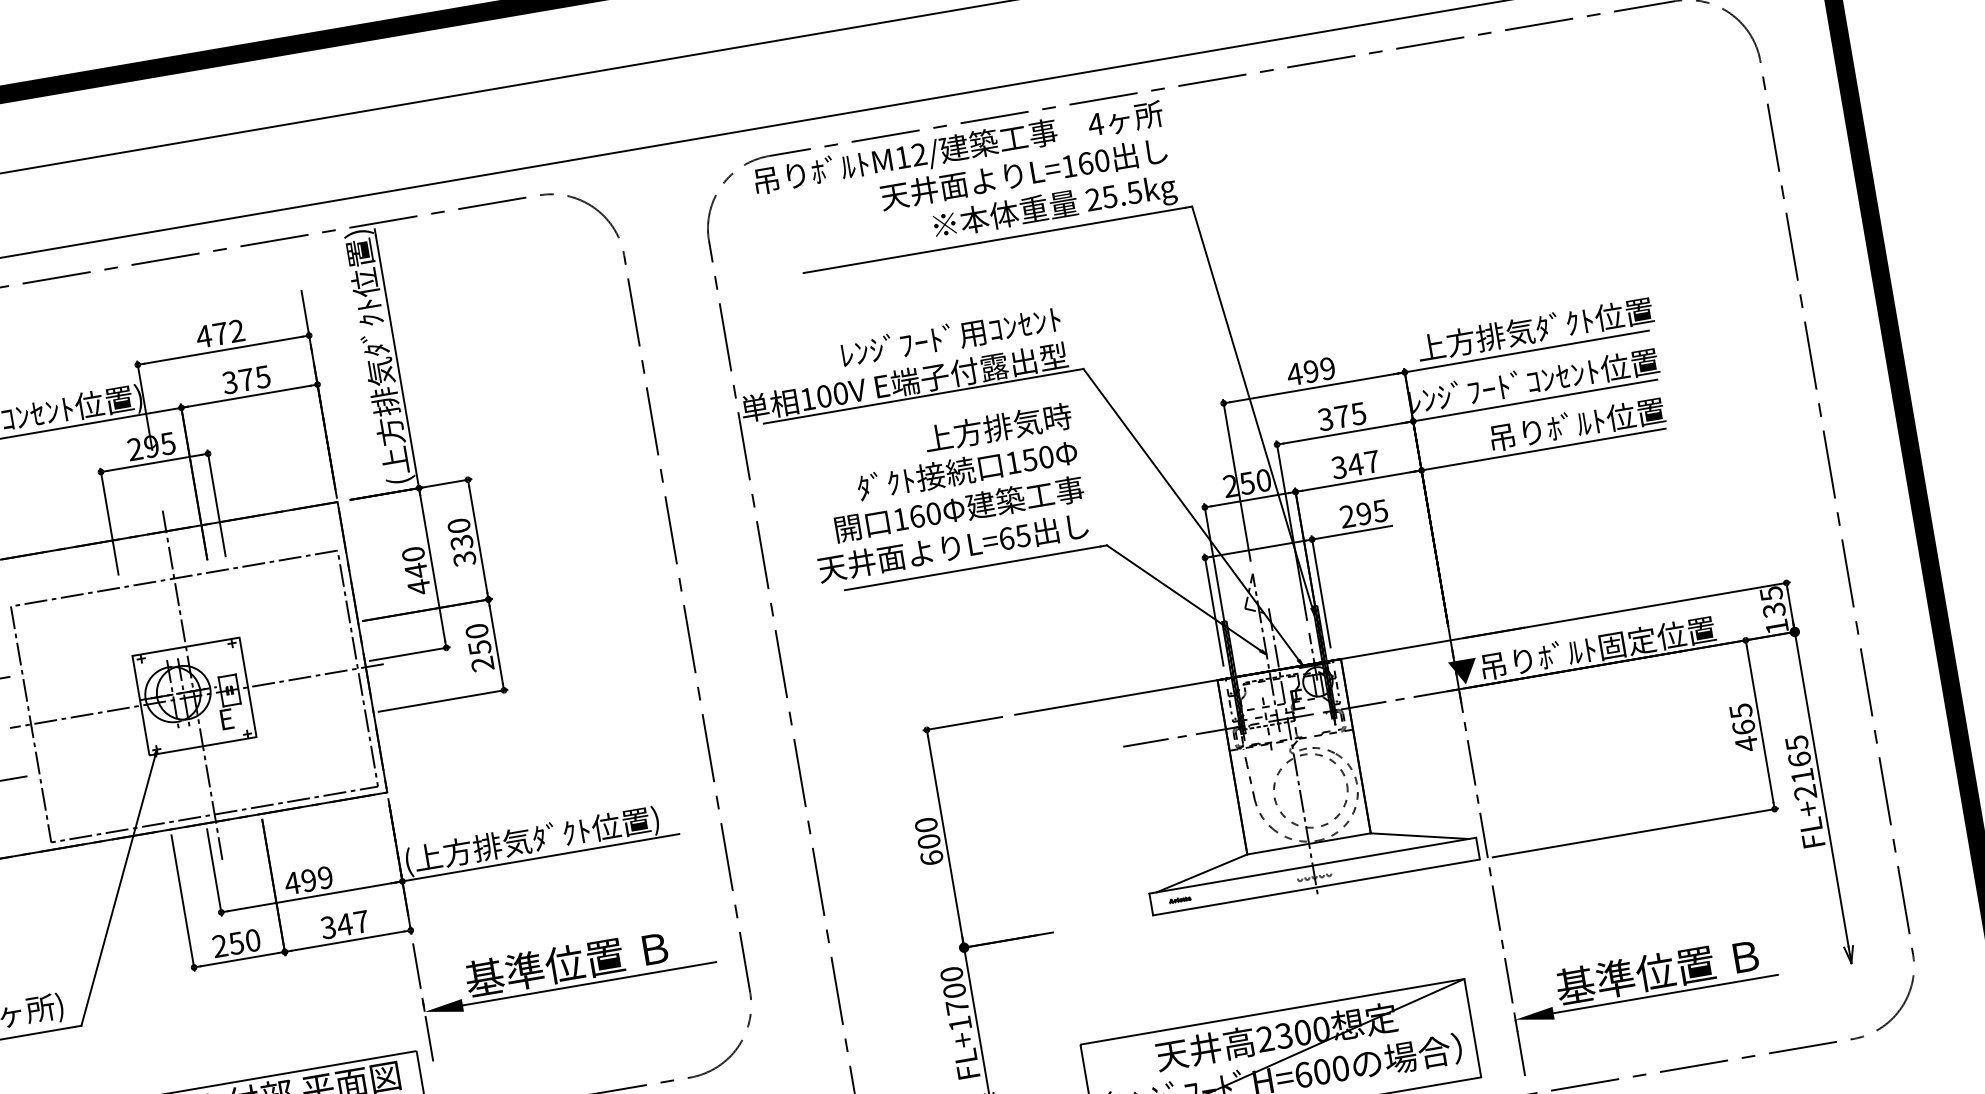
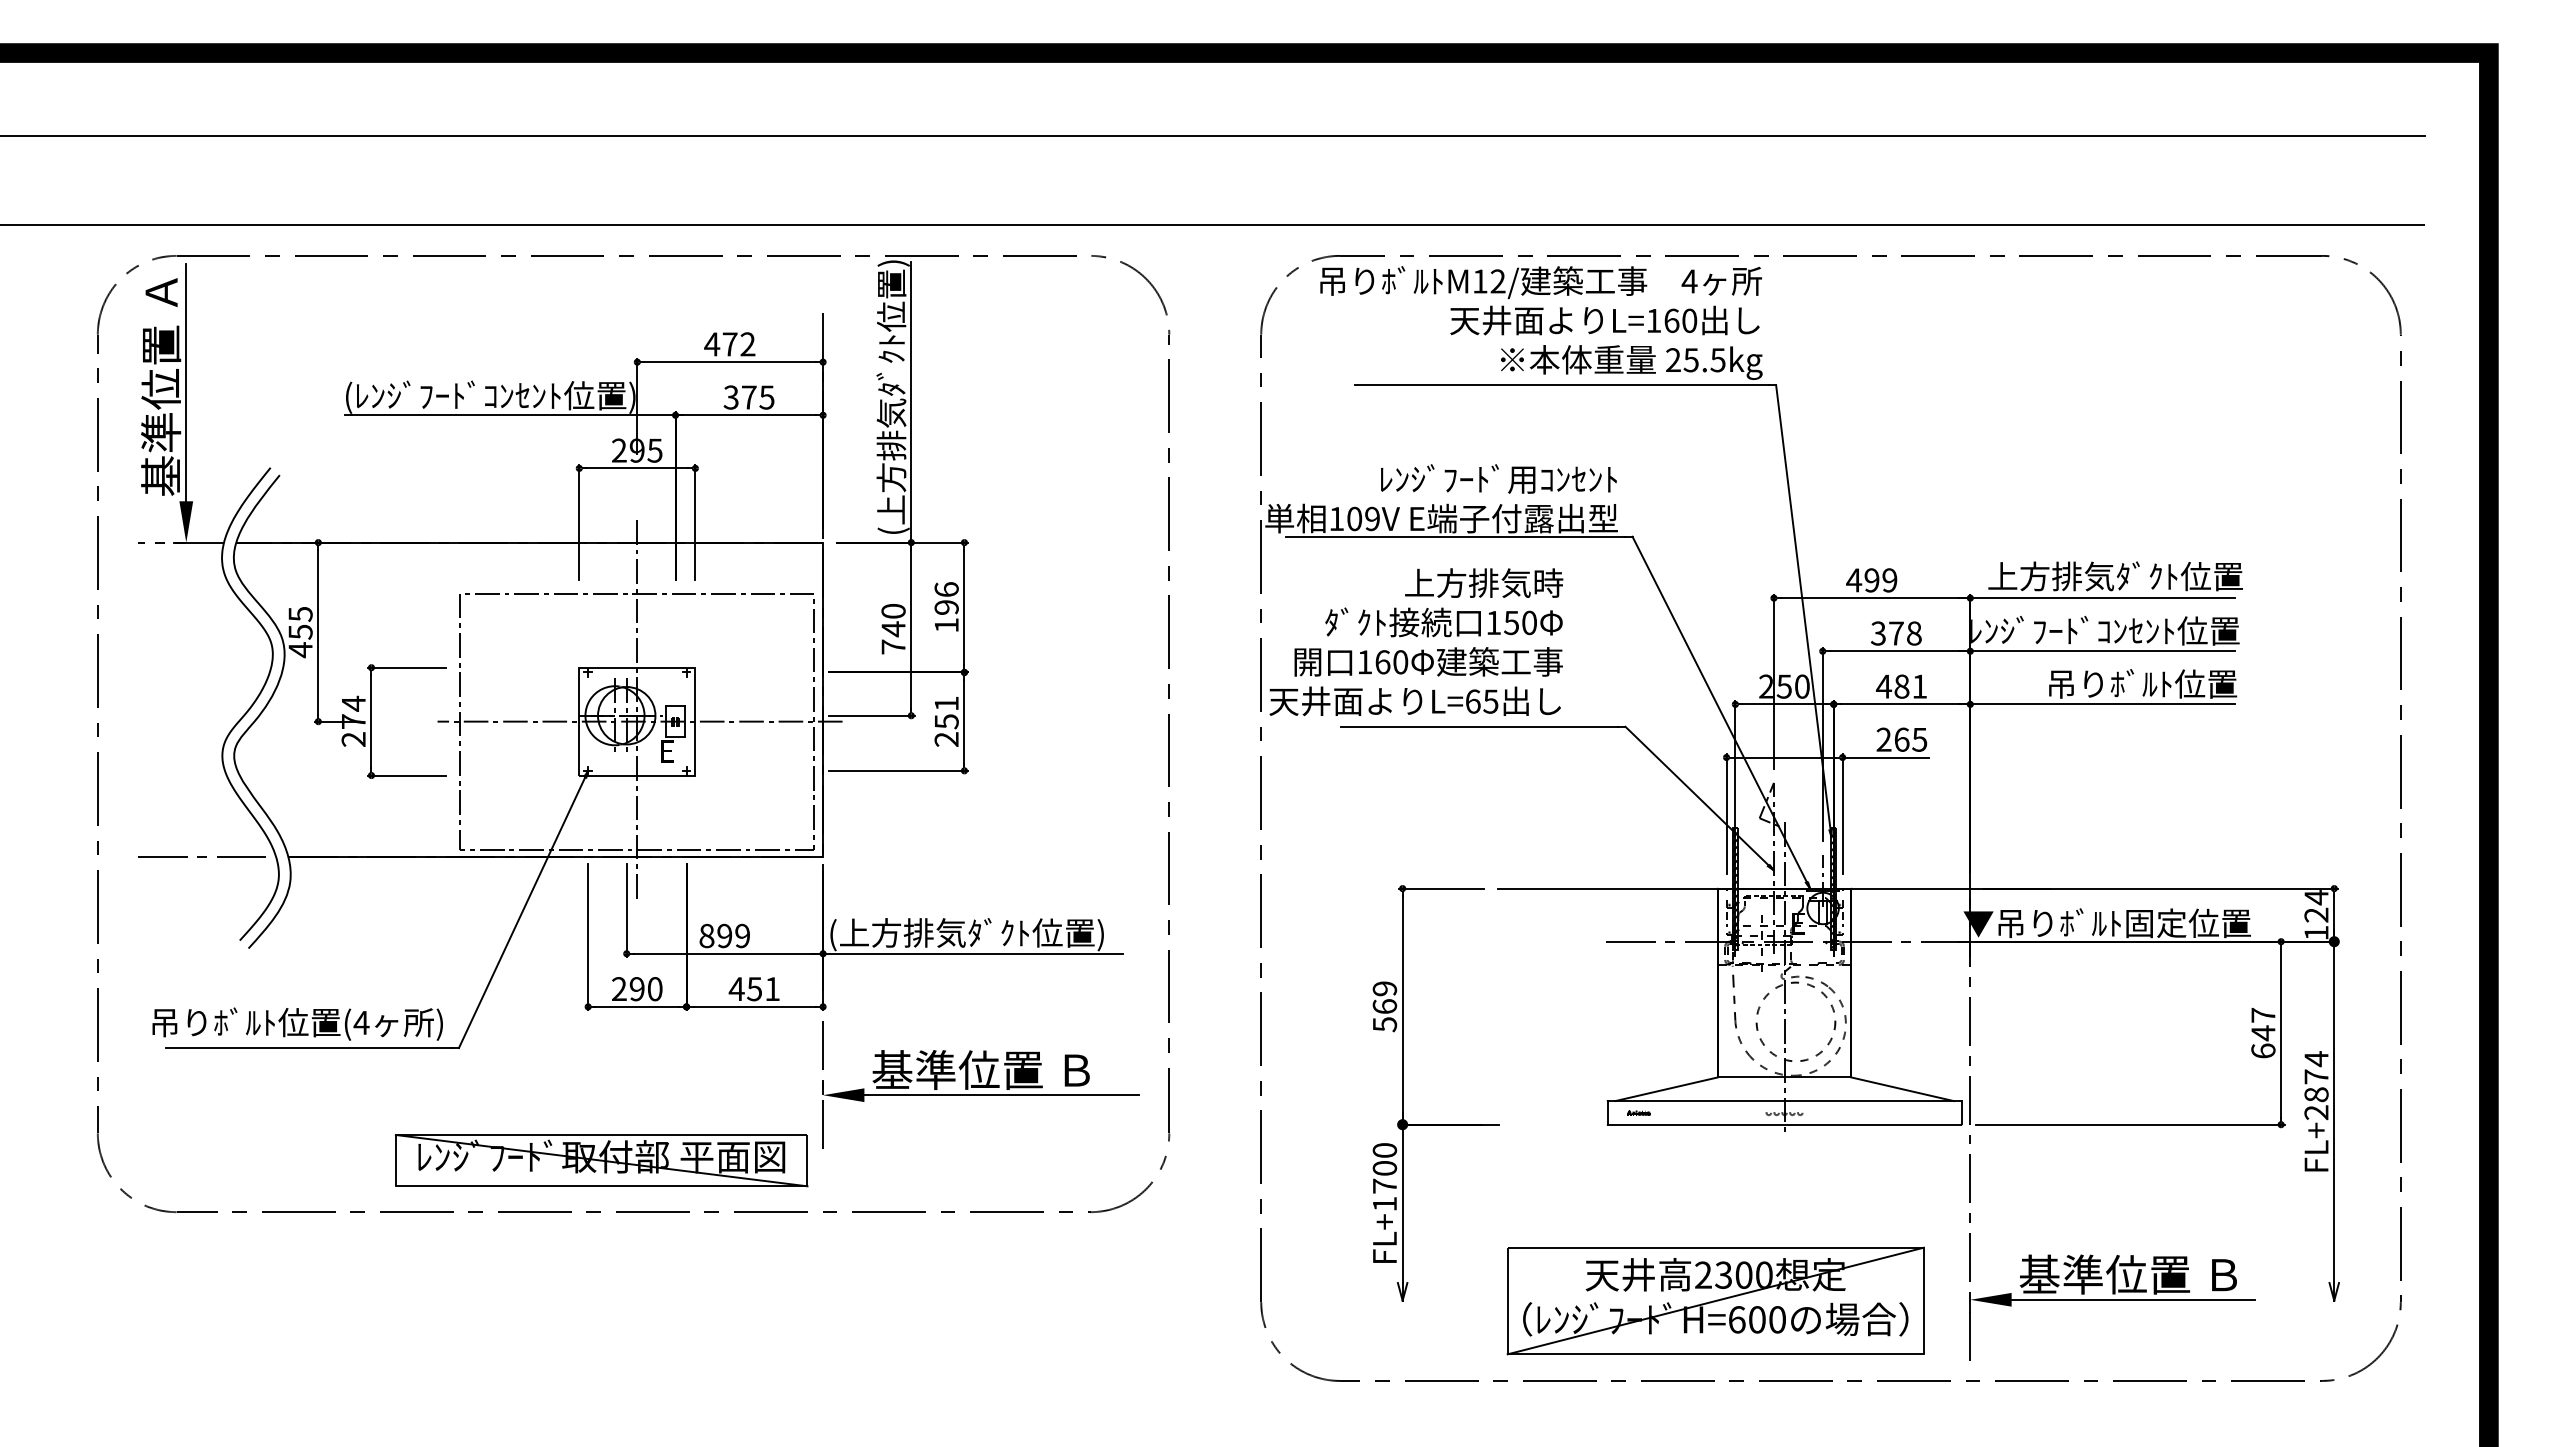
text: (840, 394) -> (1372, 519), 100V -> 109V
text: (1357, 413) -> (1913, 633), 375 -> 378
text: (1355, 464) -> (1901, 686), 347 -> 481
text: (945, 493) -> (1416, 642), moved
text: (1363, 513) -> (1901, 739), 295 -> 265
text: (461, 542) -> (946, 607), 330 -> 196
text: (419, 587) -> (893, 647), 440 -> 740
text: (1772, 602) -> (2316, 906), 135 -> 124
text: (476, 631) -> (946, 703), 250 -> 251
text: (1743, 727) -> (2263, 1033), 465 -> 647
text: (1799, 759) -> (2316, 1076), FL+2165 -> FL+2874
text: (928, 841) -> (1384, 1006), 600 -> 569
text: (292, 882) -> (706, 935), 499 -> 899
text: (344, 925) -> (754, 989), 347 -> 451
text: (235, 943) -> (636, 989), 250 -> 290

